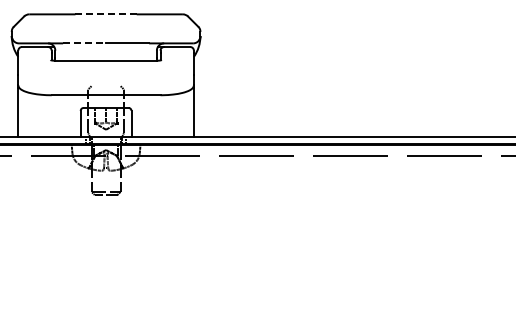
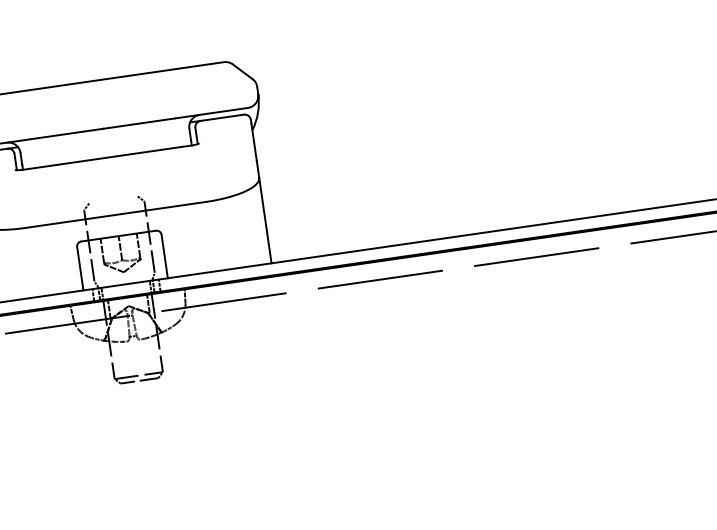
line: (106, 14) -> (96, 80), dashed -> solid
line: (84, 43) -> (67, 134), dashed -> solid

